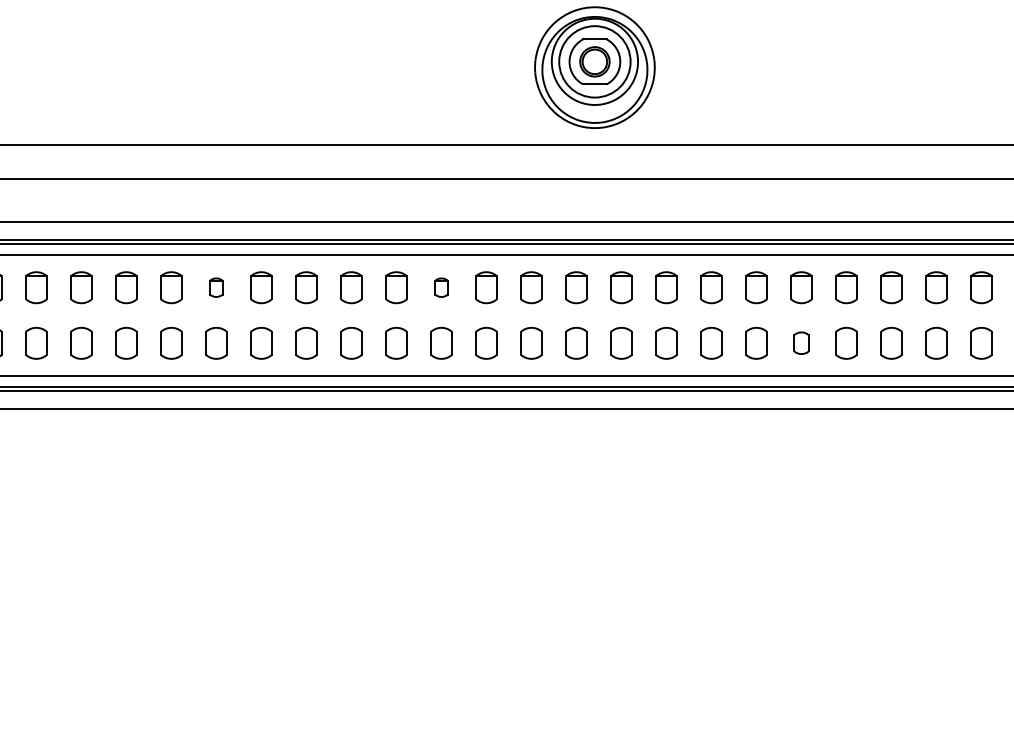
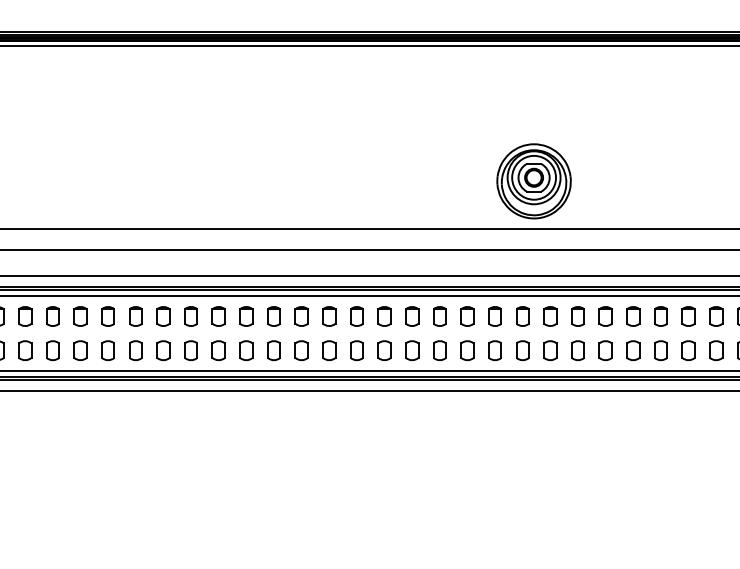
part: (216, 287) -> (301, 316), size x1.67
part: (440, 287) -> (439, 316), size x1.67
part: (800, 343) -> (660, 350), size x1.43

